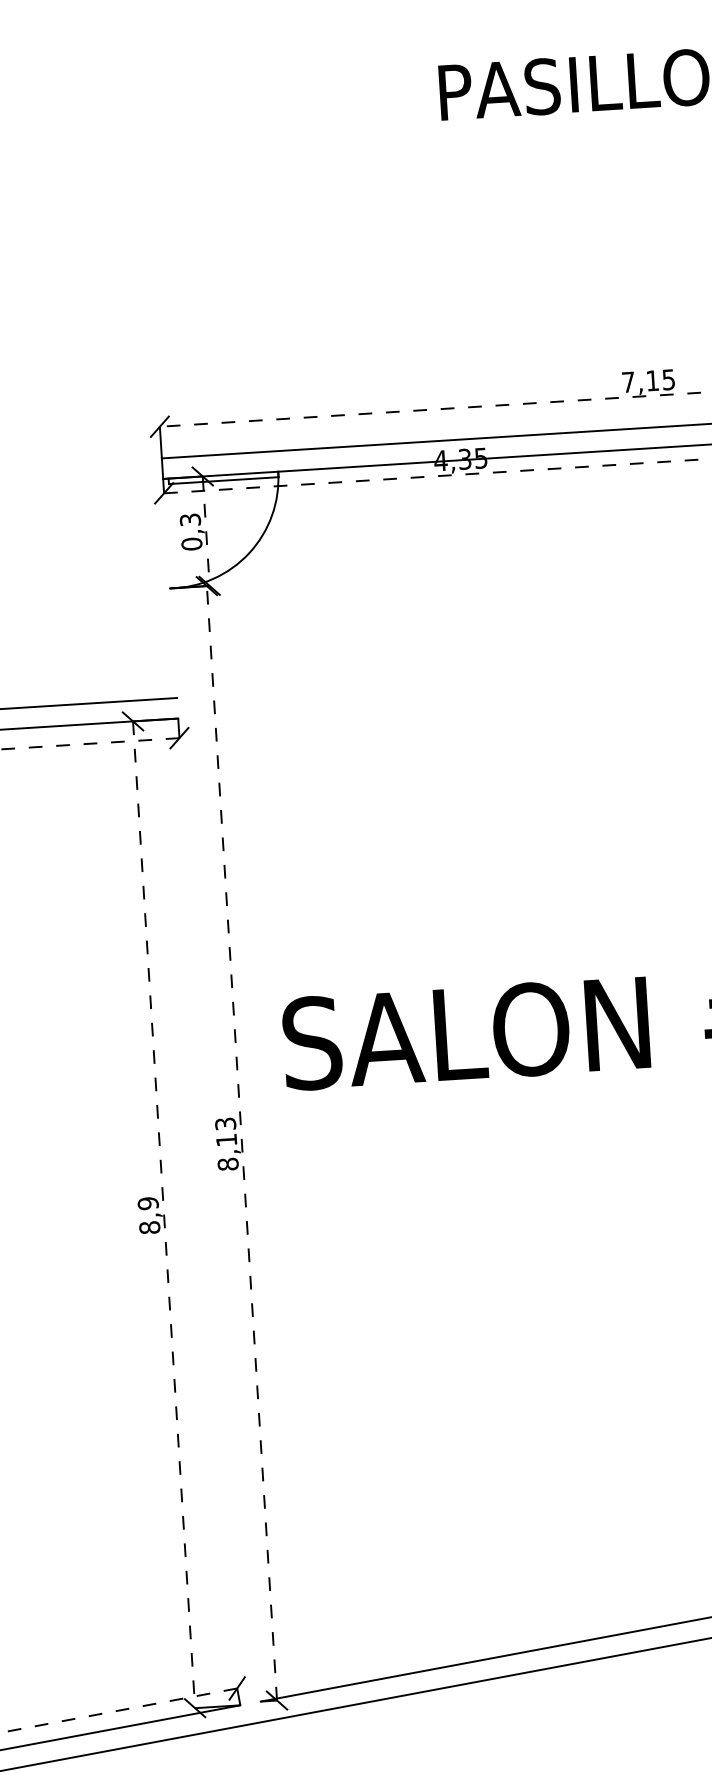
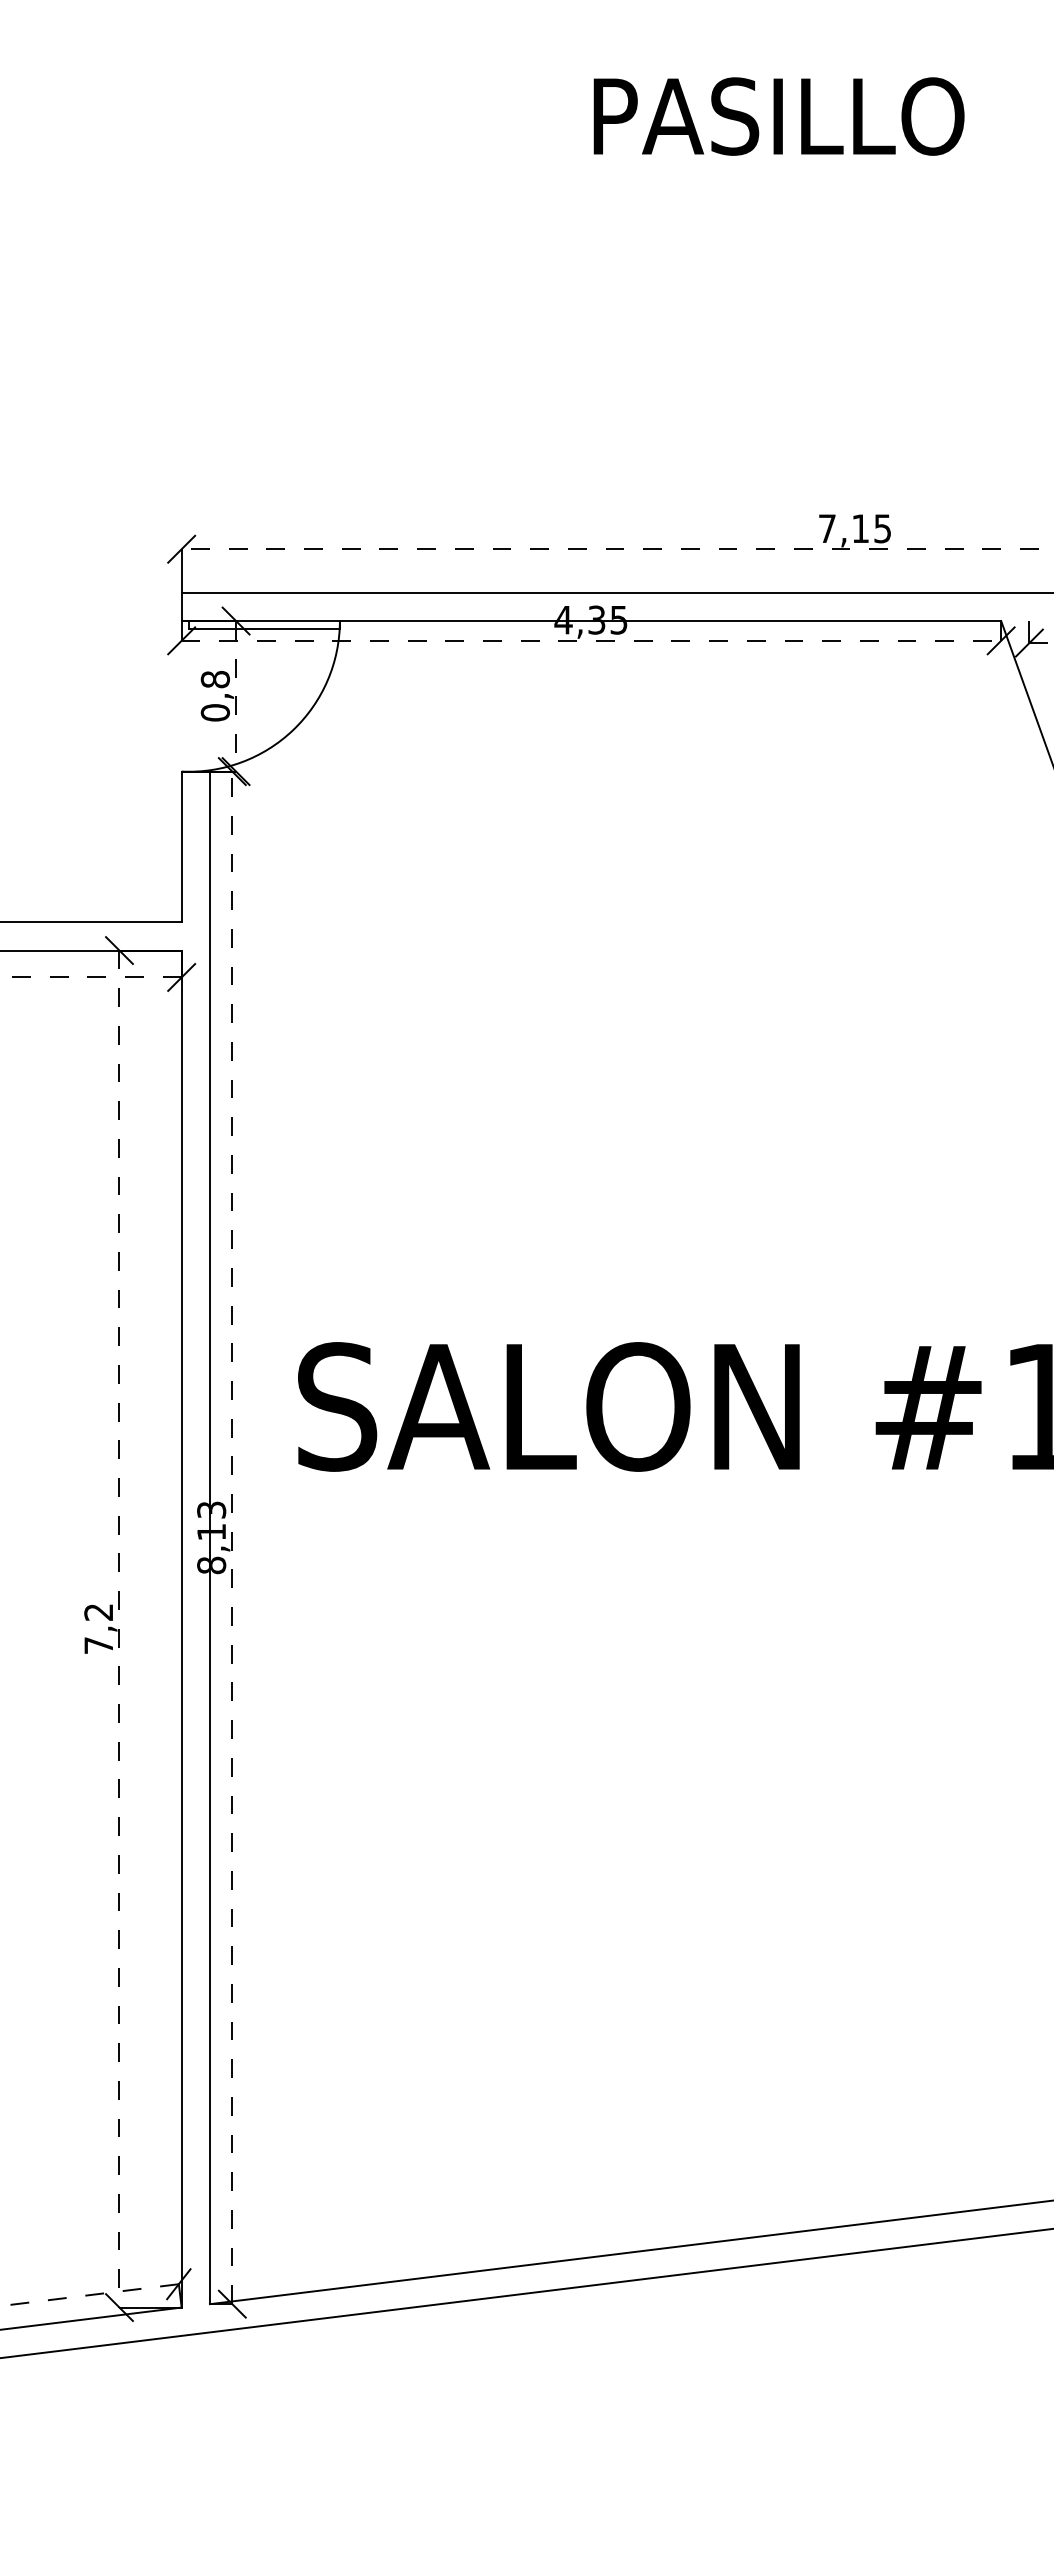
text: (189, 519) -> (214, 679), 0,3 -> 0,8
line: (173, 642) -> (181, 846), added
line: (225, 1144) -> (209, 1537), added
line: (209, 1211) -> (181, 1628), added
text: (148, 1215) -> (98, 1628), 8,9 -> 7,2

